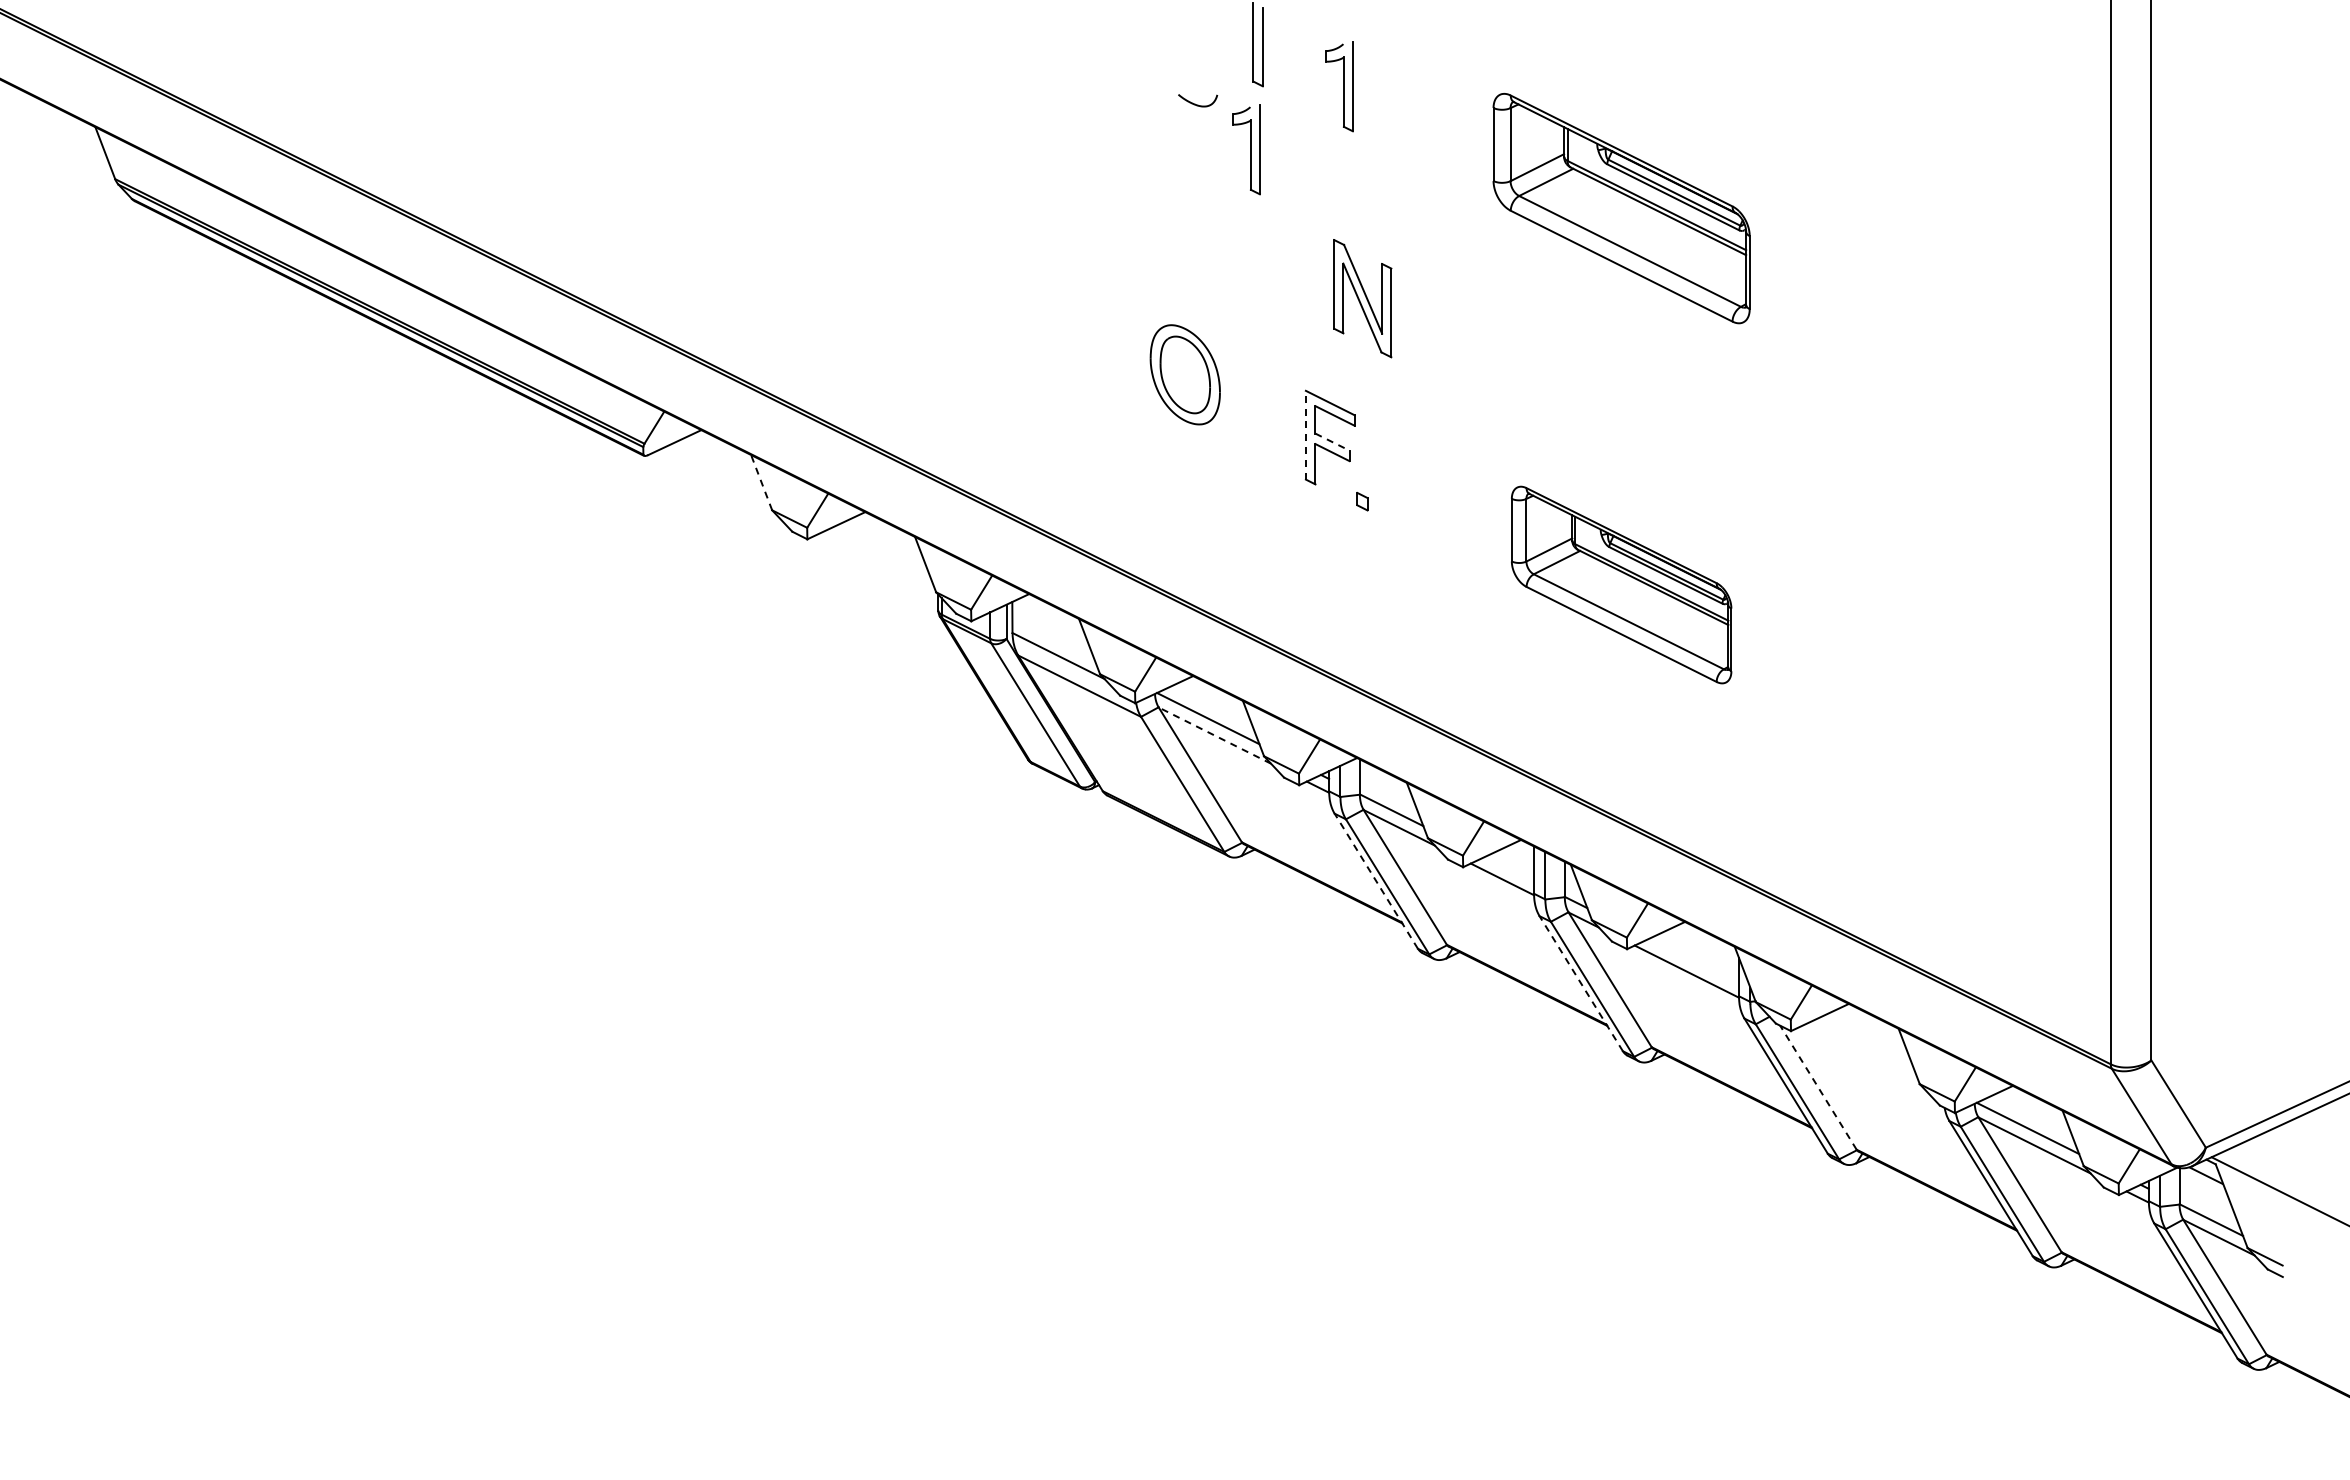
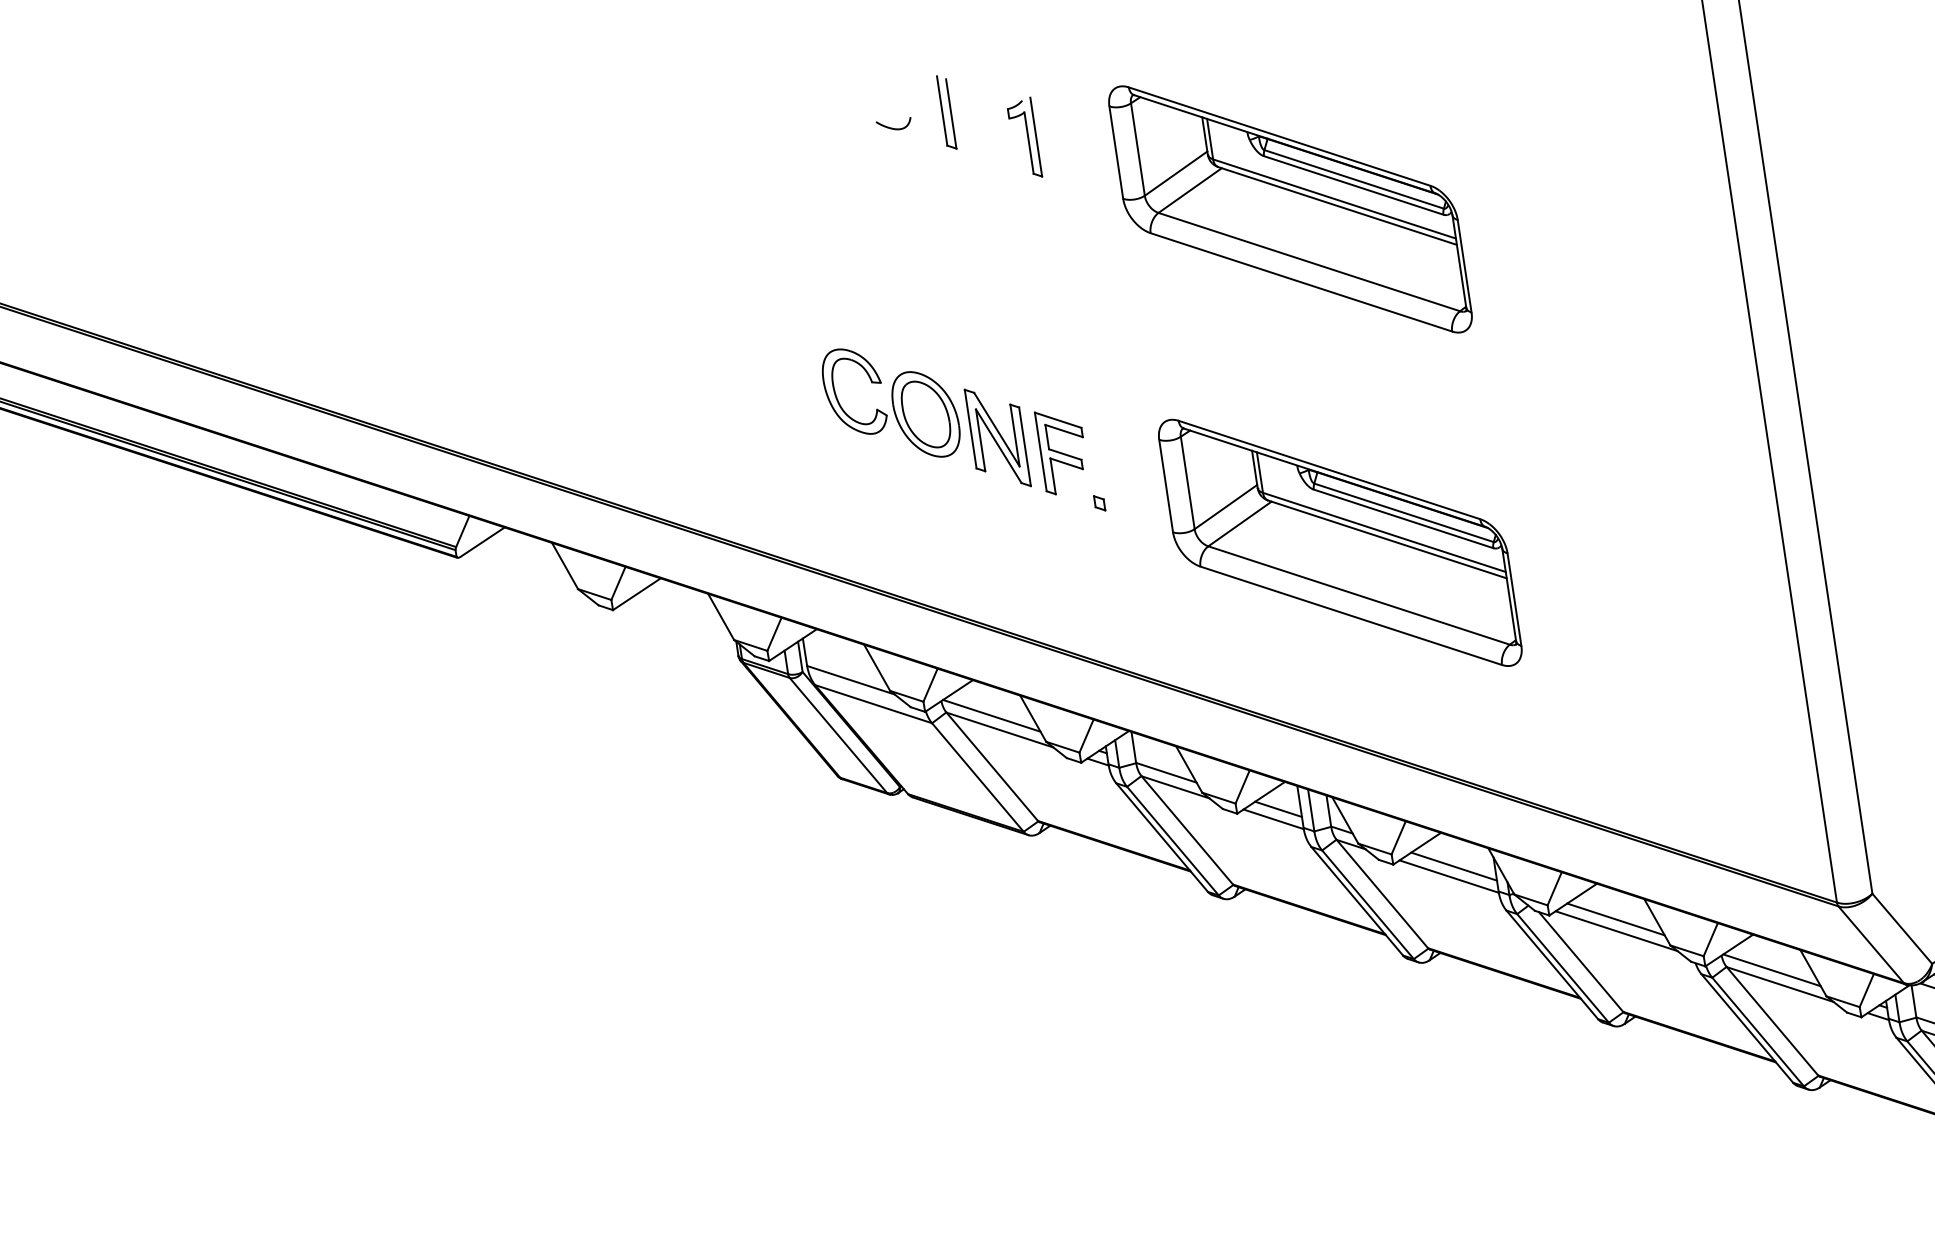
curve: (1198, 104) -> (895, 128), moved
part: (1246, 149) -> (950, 206), removed
part: (1621, 208) -> (1290, 209), size x1.43
part: (1362, 298) -> (997, 437), moved
part: (1090, 342) -> (837, 398), added
line: (1305, 434) -> (1040, 451), dashed -> solid
line: (1332, 442) -> (1065, 454), dashed -> solid
line: (761, 482) -> (564, 565), dashed -> solid
part: (1621, 584) -> (1340, 542), size x1.67
line: (1214, 735) -> (999, 730), dashed -> solid
line: (1509, 868) -> (1278, 808), added
line: (1376, 880) -> (1162, 836), dashed -> solid
line: (1693, 960) -> (1453, 865), added
line: (1580, 983) -> (1356, 901), dashed -> solid
line: (1863, 1046) -> (1615, 919), added
line: (1862, 1059) -> (1616, 931), added
line: (1818, 1087) -> (1581, 961), dashed -> solid

